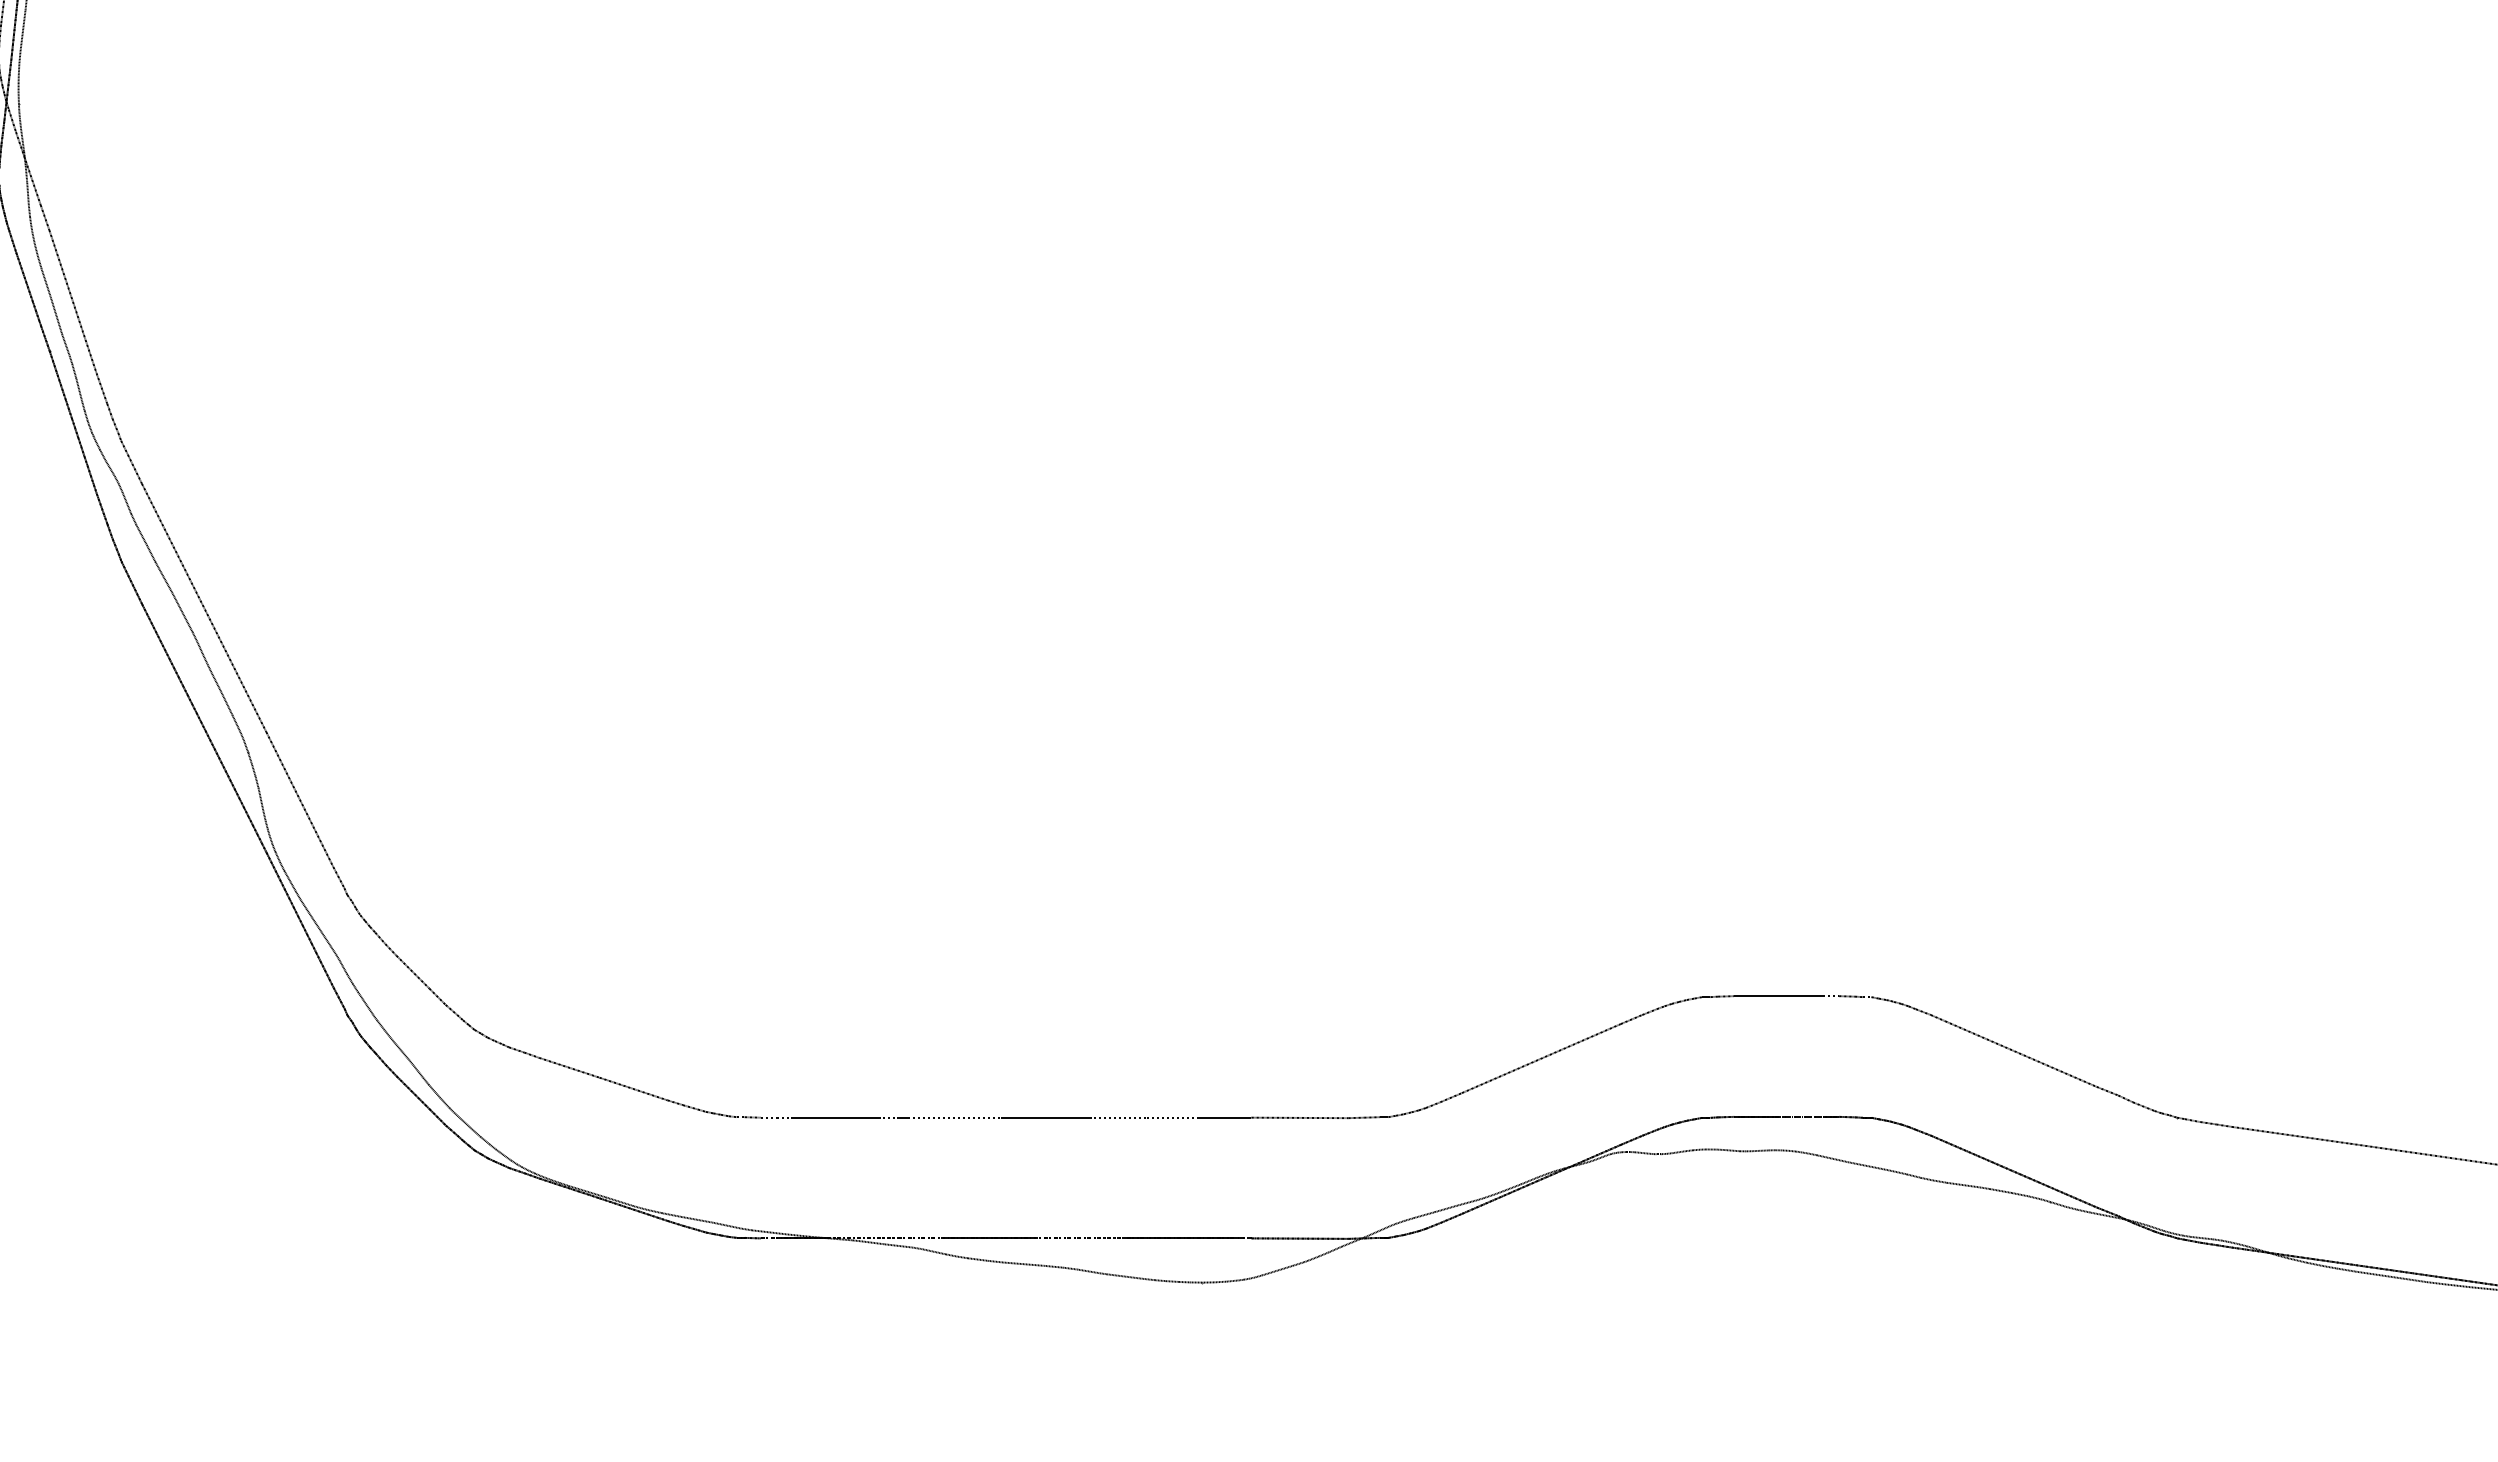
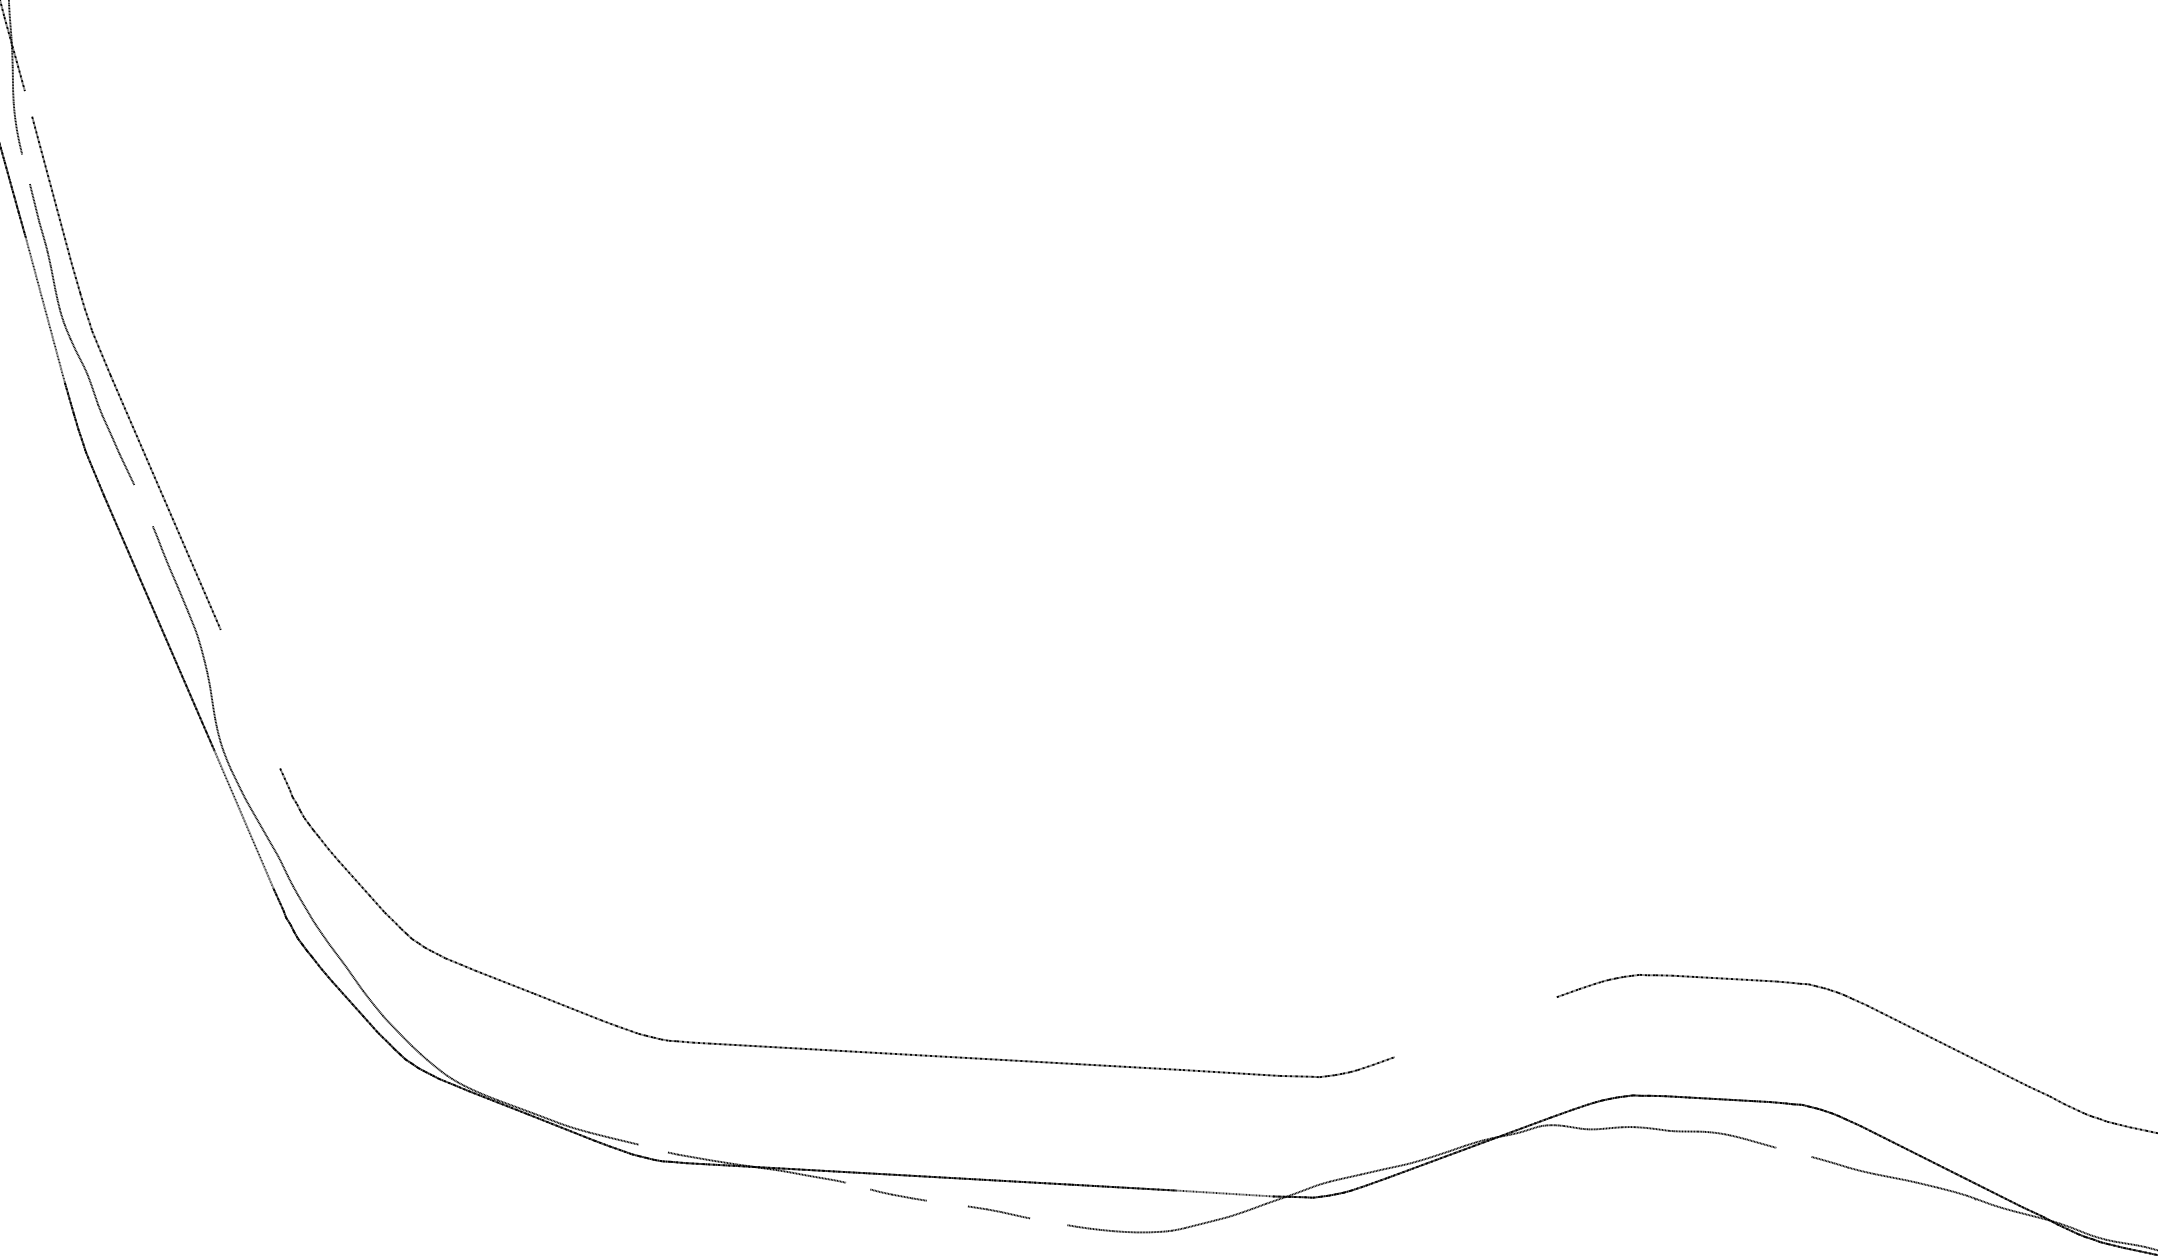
line: (44, 217) -> (28, 103), removed
line: (45, 282) -> (25, 168), removed
line: (72, 421) -> (44, 309), removed
line: (182, 612) -> (143, 505), removed
line: (299, 798) -> (250, 698), removed
line: (299, 919) -> (243, 819), removed
line: (1541, 1058) -> (1475, 1027), removed
line: (1865, 1165) -> (1793, 1152), removed
line: (726, 1225) -> (652, 1148), removed
line: (1299, 1238) -> (1224, 1193), removed
line: (933, 1251) -> (857, 1185), removed
line: (1023, 1263) -> (947, 1202), removed
line: (1125, 1276) -> (1048, 1221), removed

